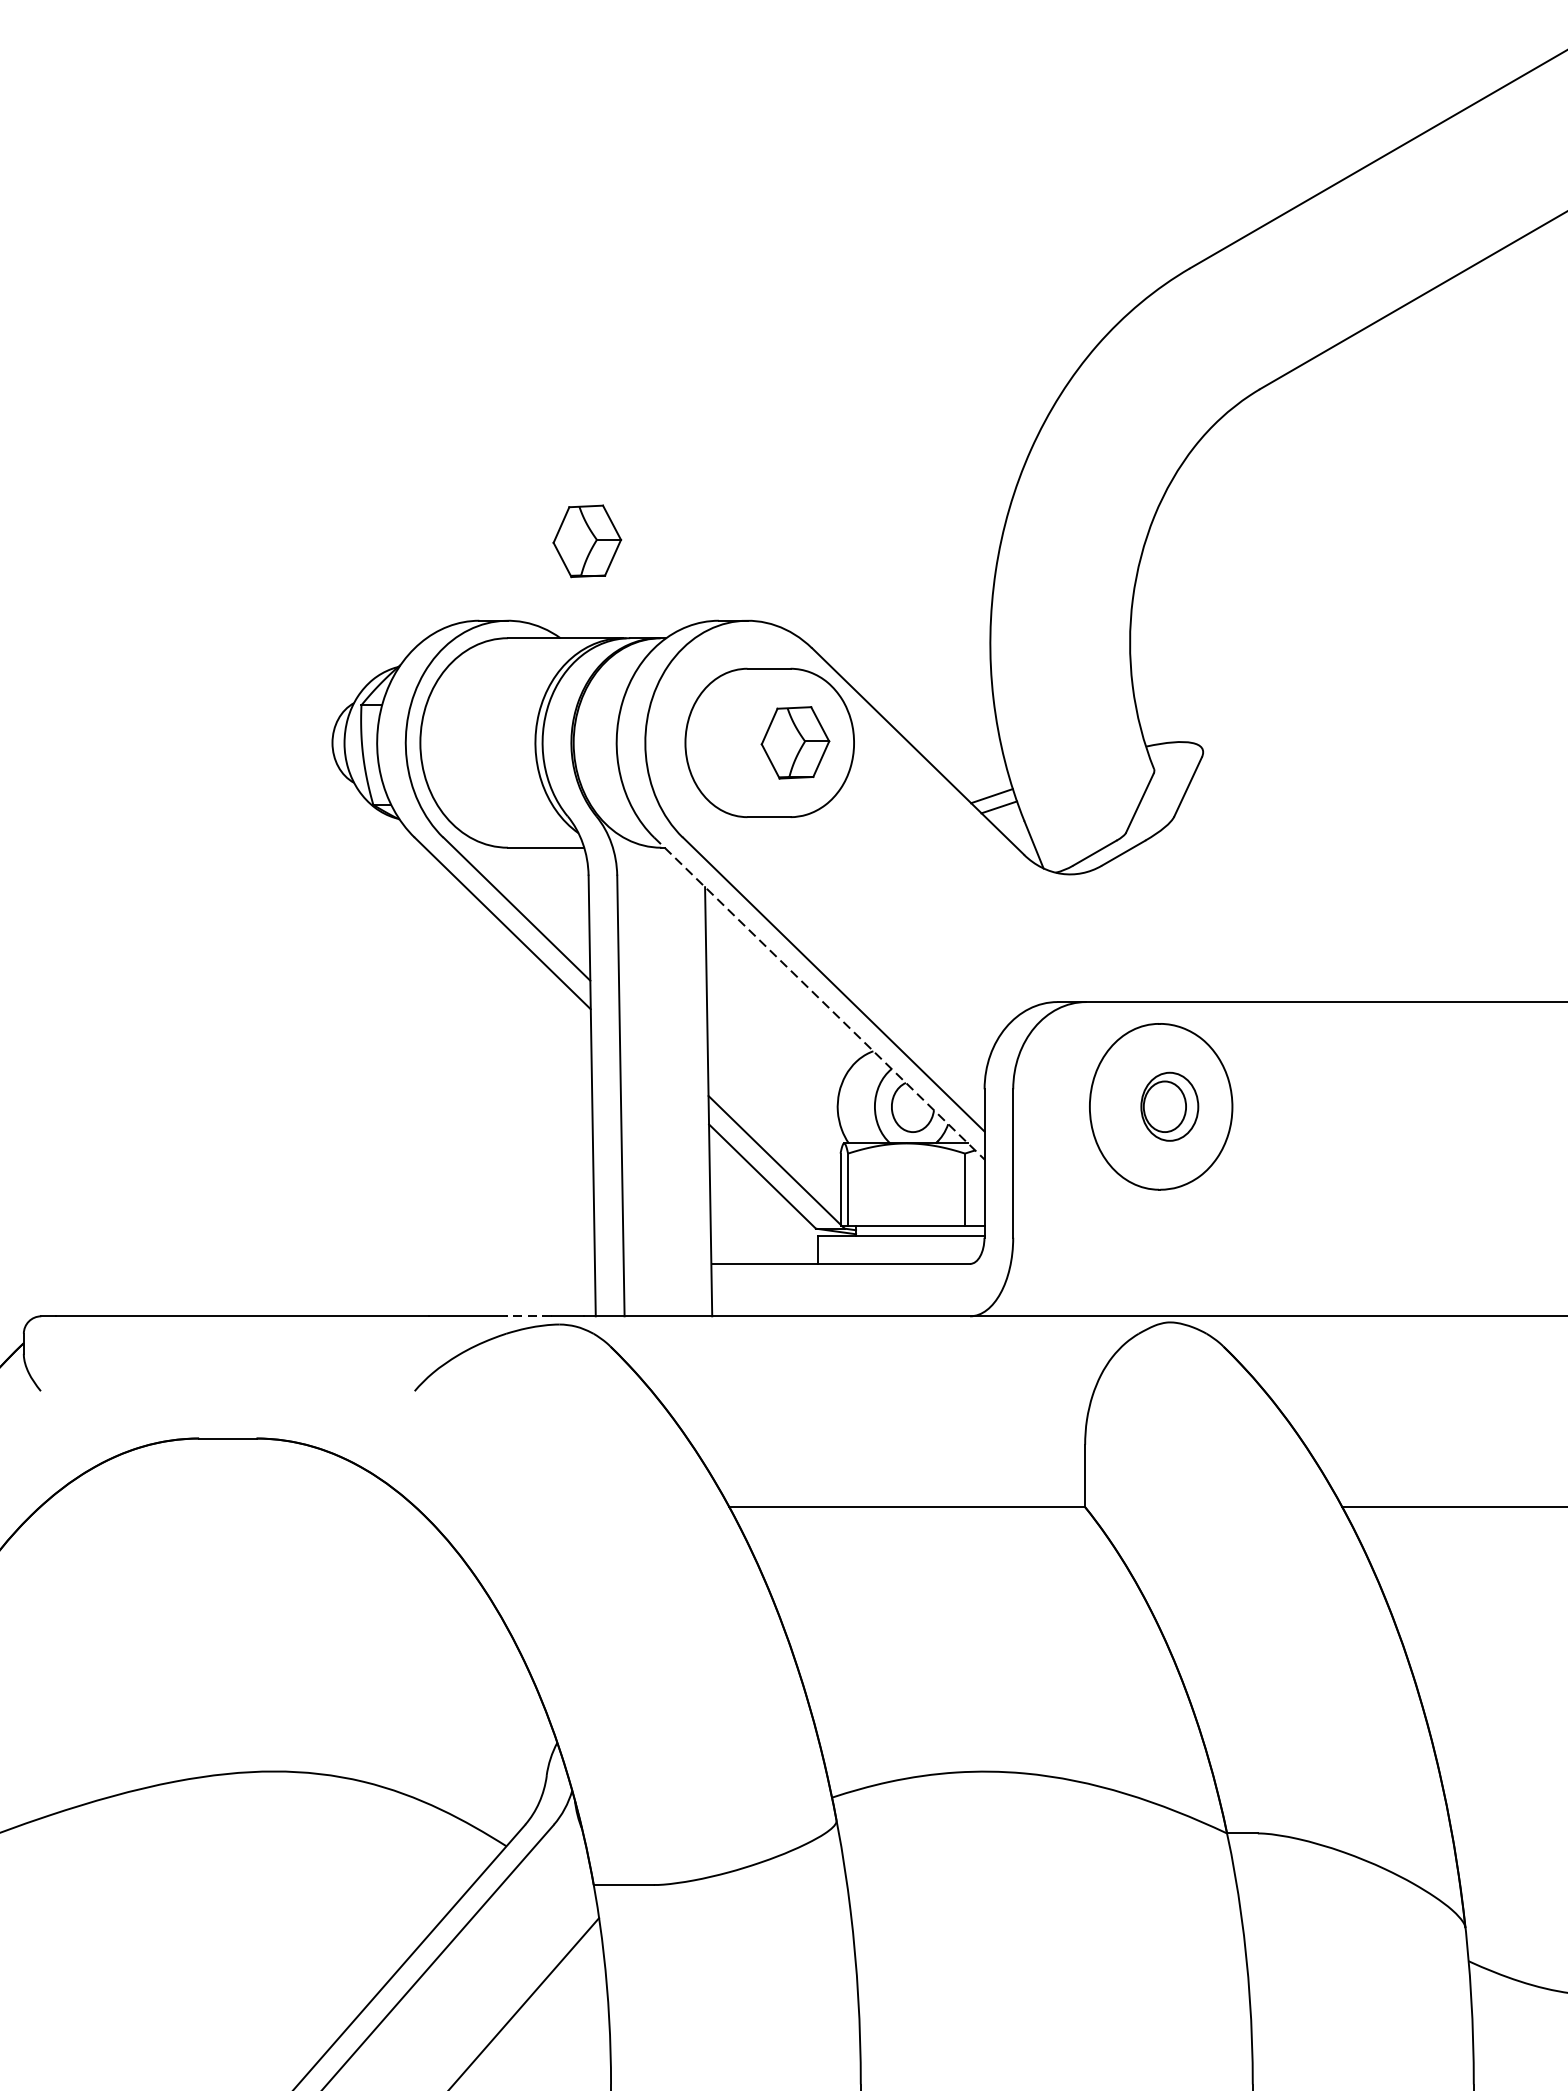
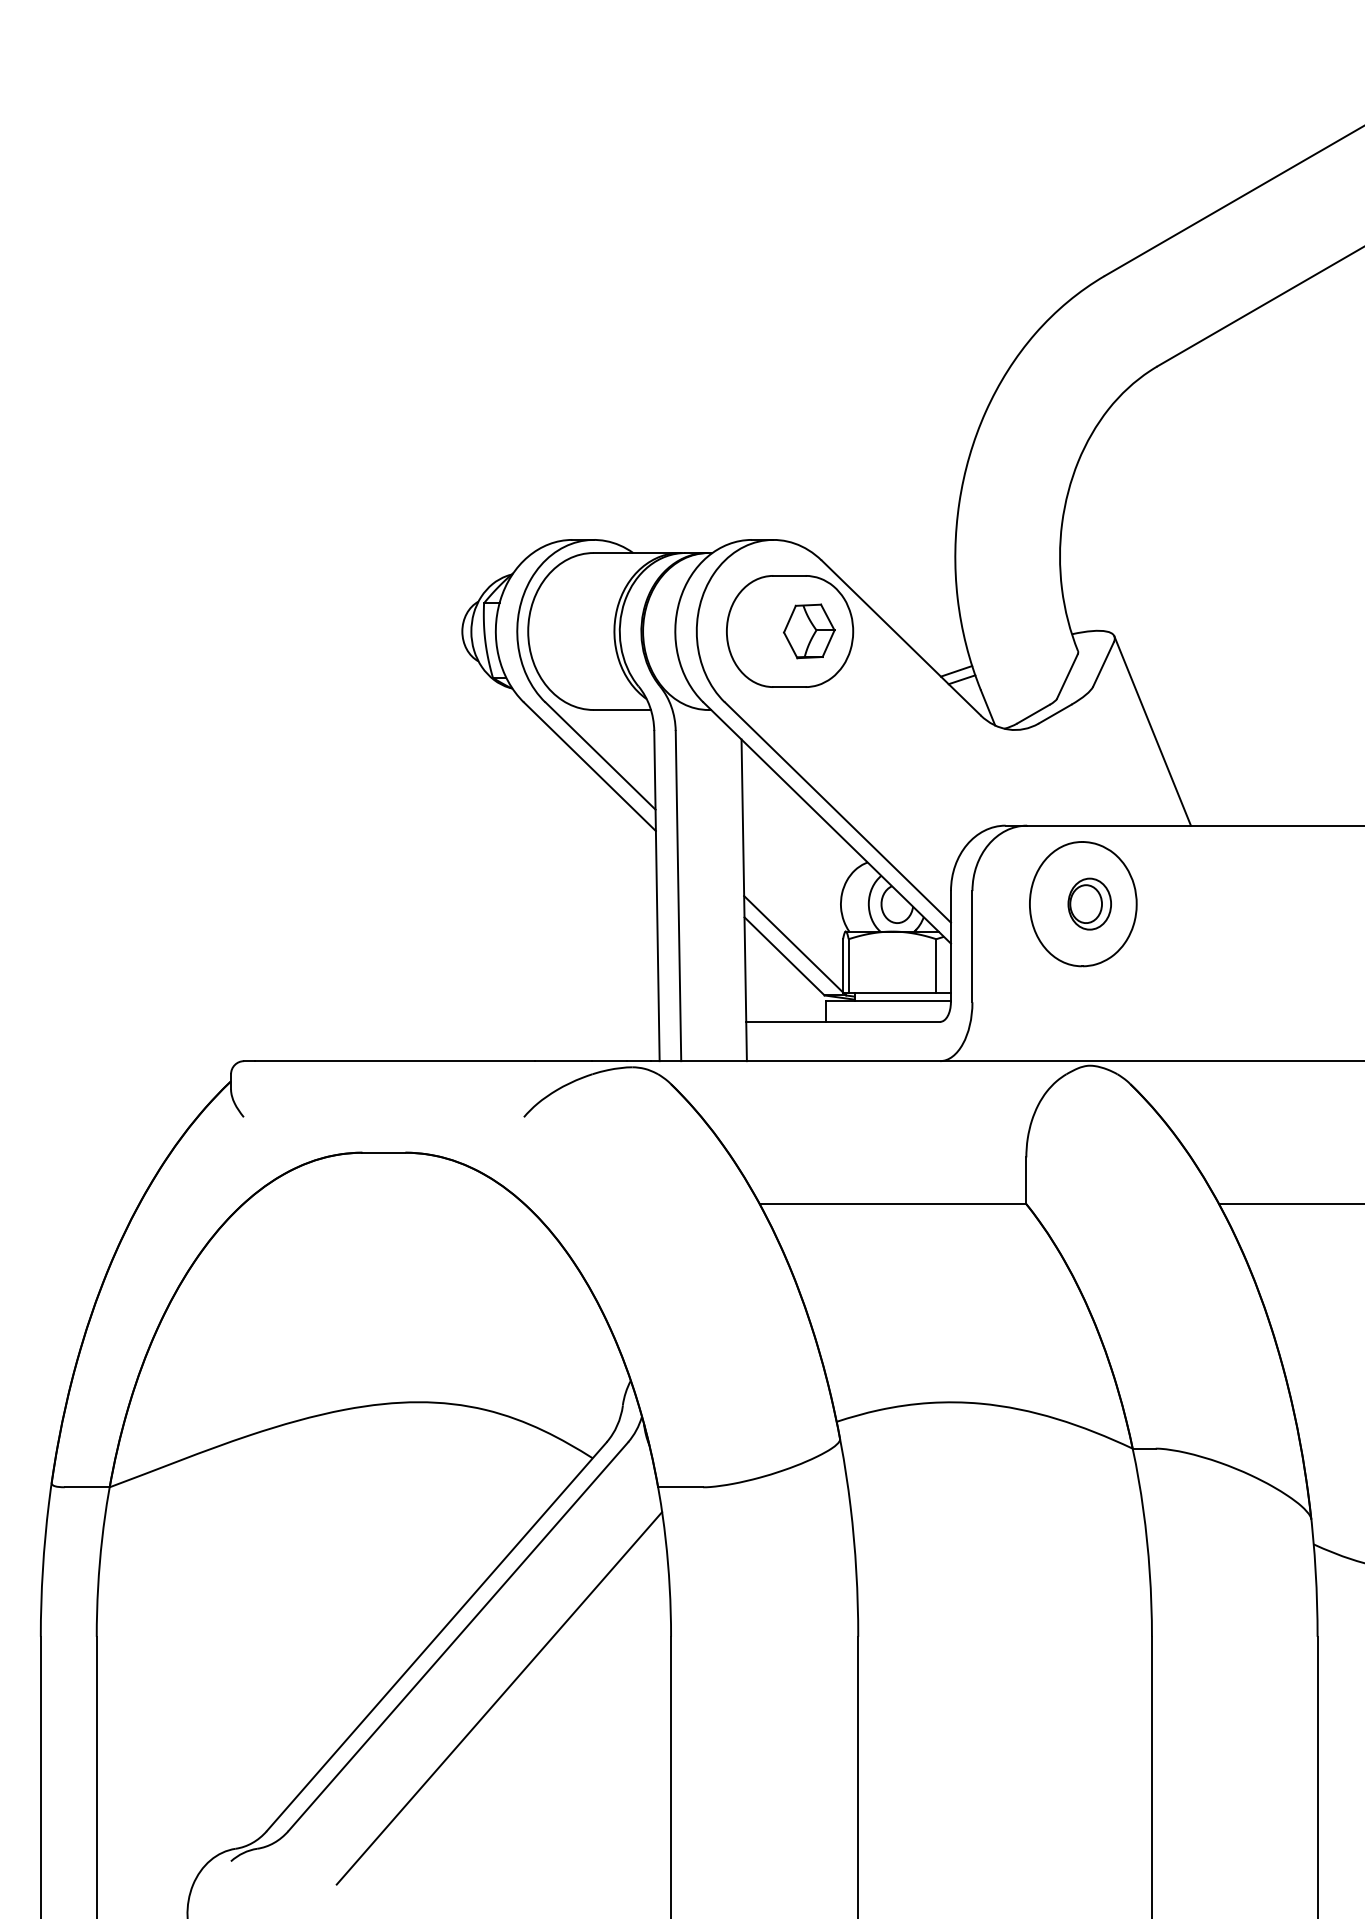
part: (587, 541) -> (653, 480), removed
line: (1253, 875) -> (1152, 730), added
line: (819, 999) -> (827, 823), dashed -> solid
line: (527, 1316) -> (608, 1061), dashed -> solid

